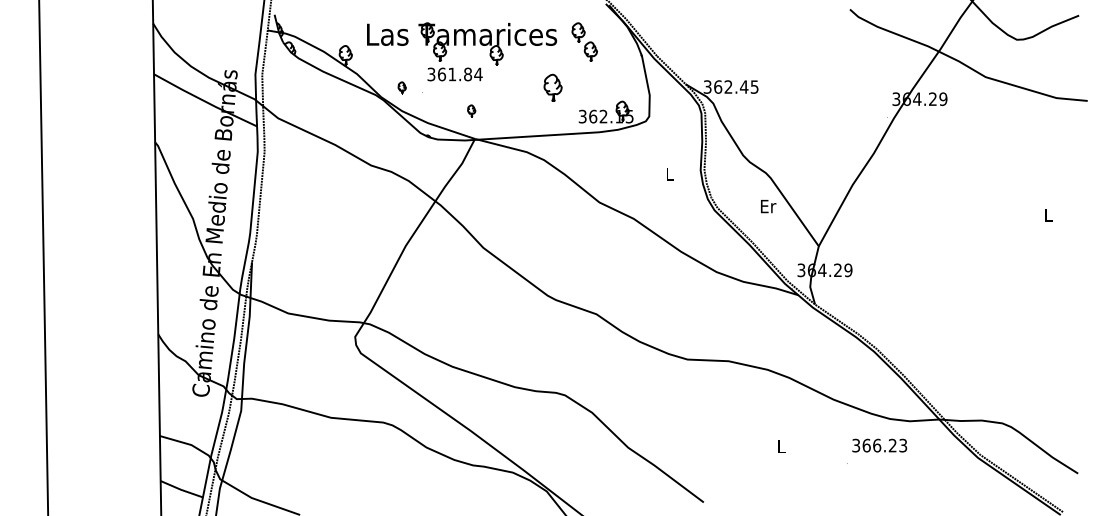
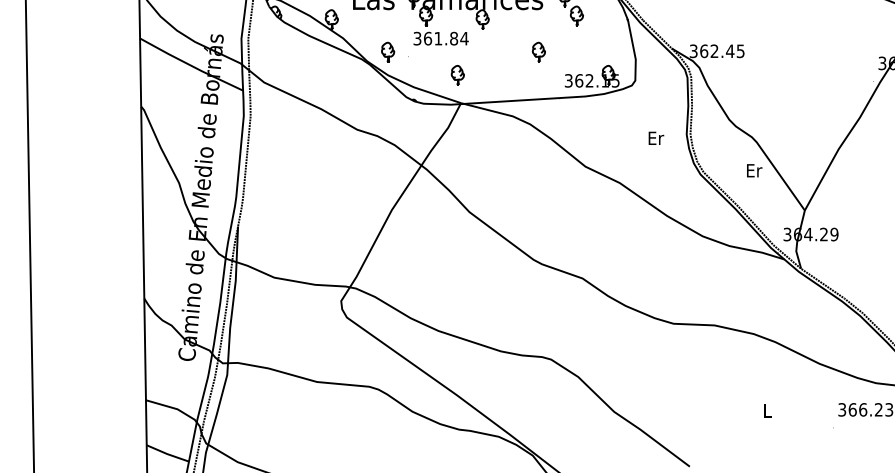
part: (402, 87) -> (388, 51), size x1.67
part: (552, 87) -> (538, 51), size x0.71
part: (471, 110) -> (457, 74), size x1.67
text: (670, 173) -> (656, 137), L -> Er

